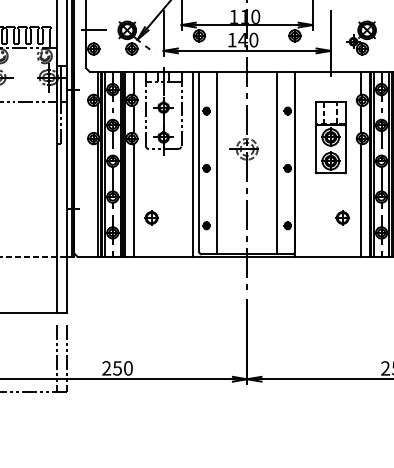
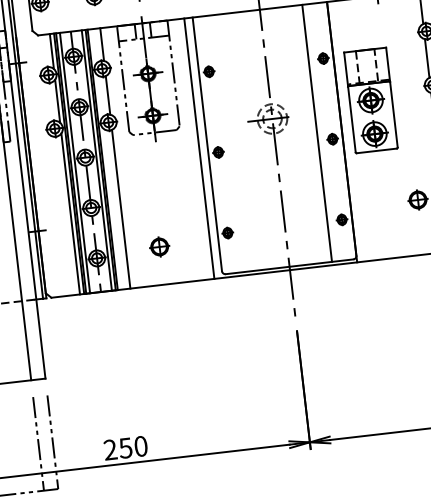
part: (330, 137) -> (370, 100), moved
line: (217, 162) -> (232, 142), removed
part: (151, 217) -> (159, 246), moved

